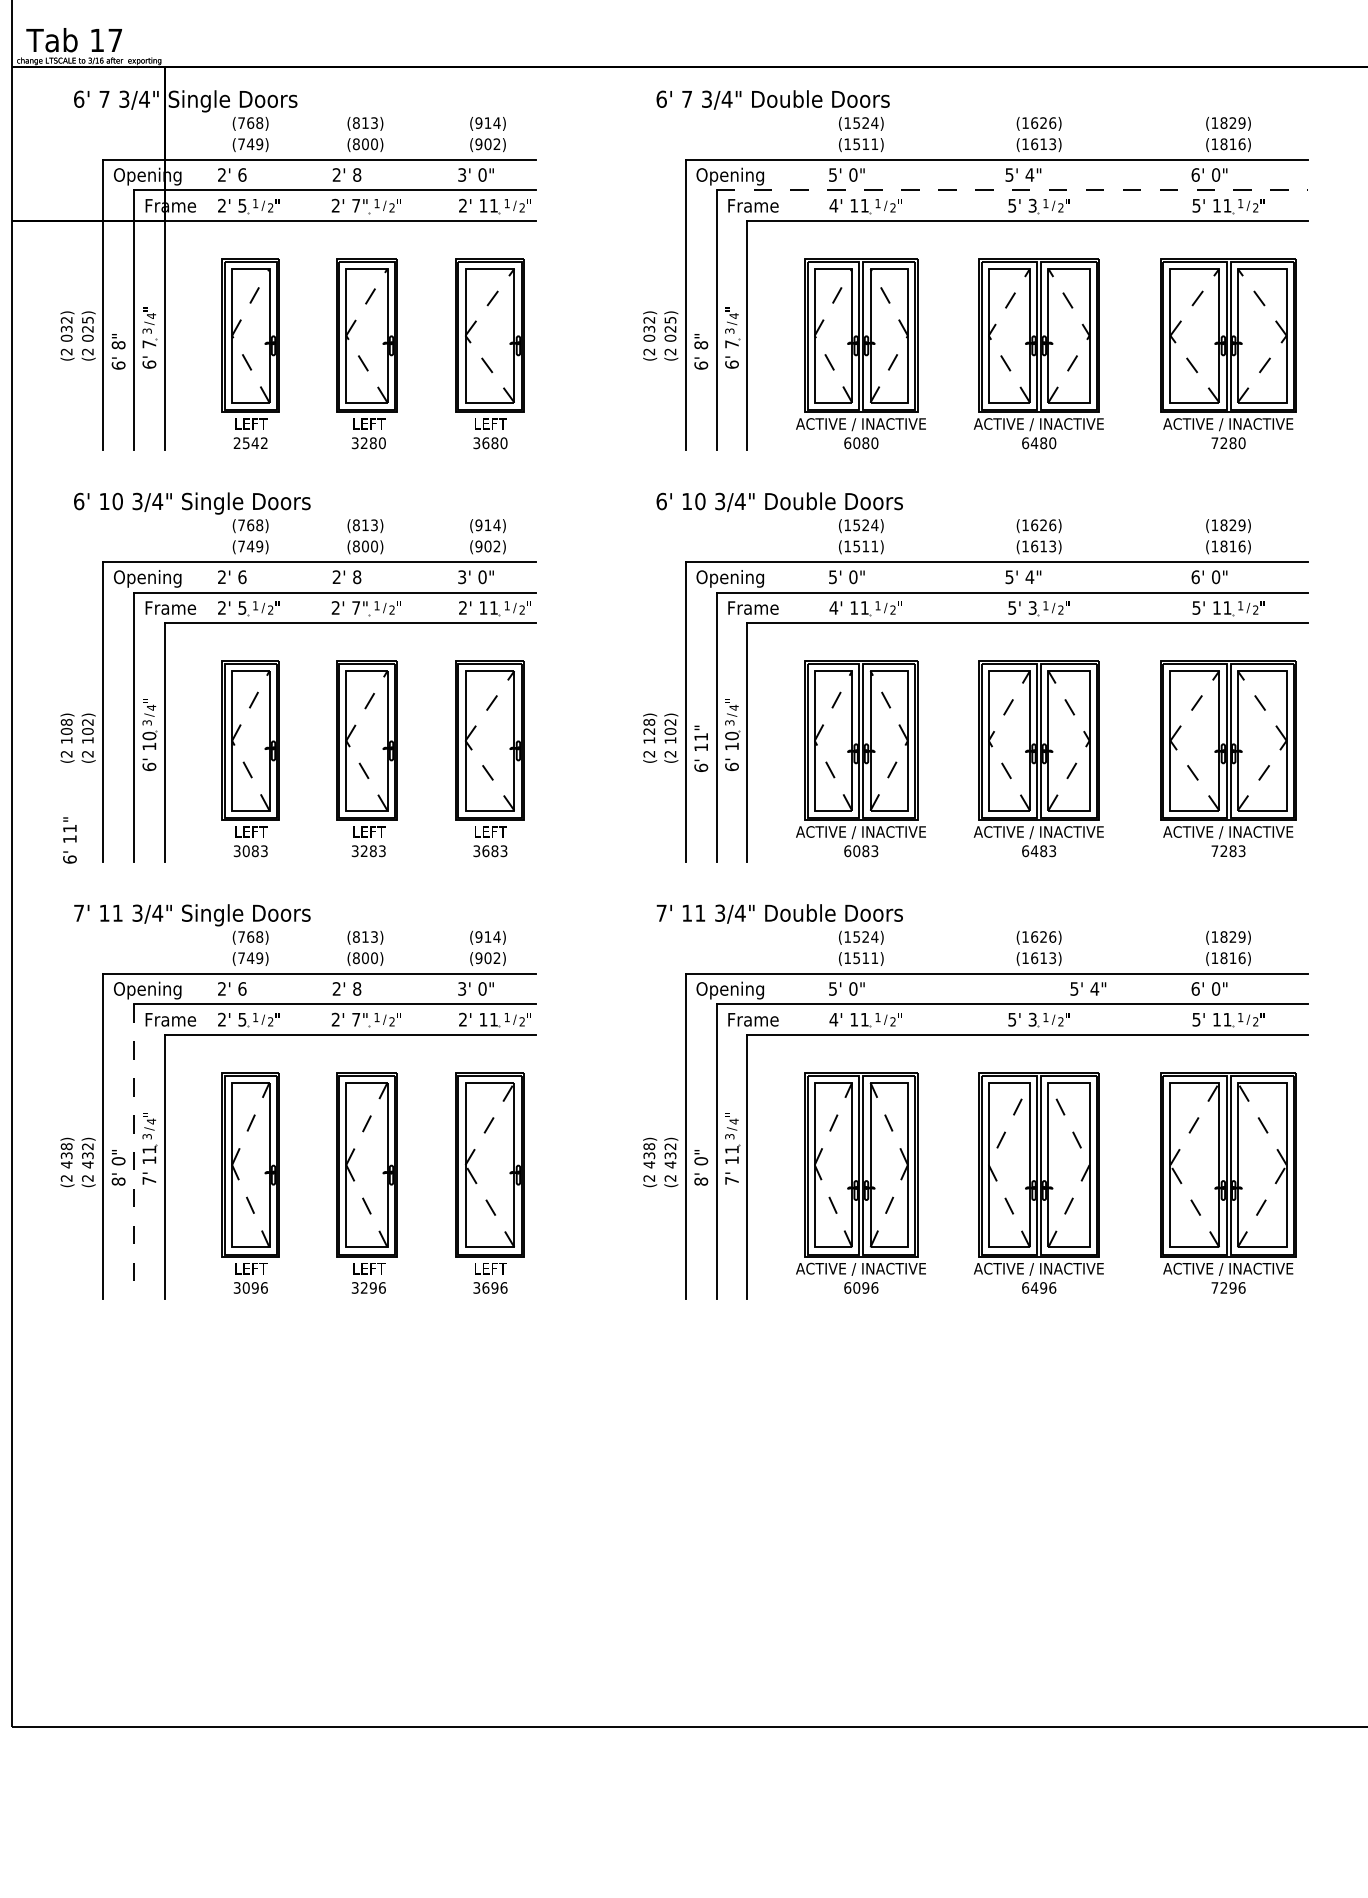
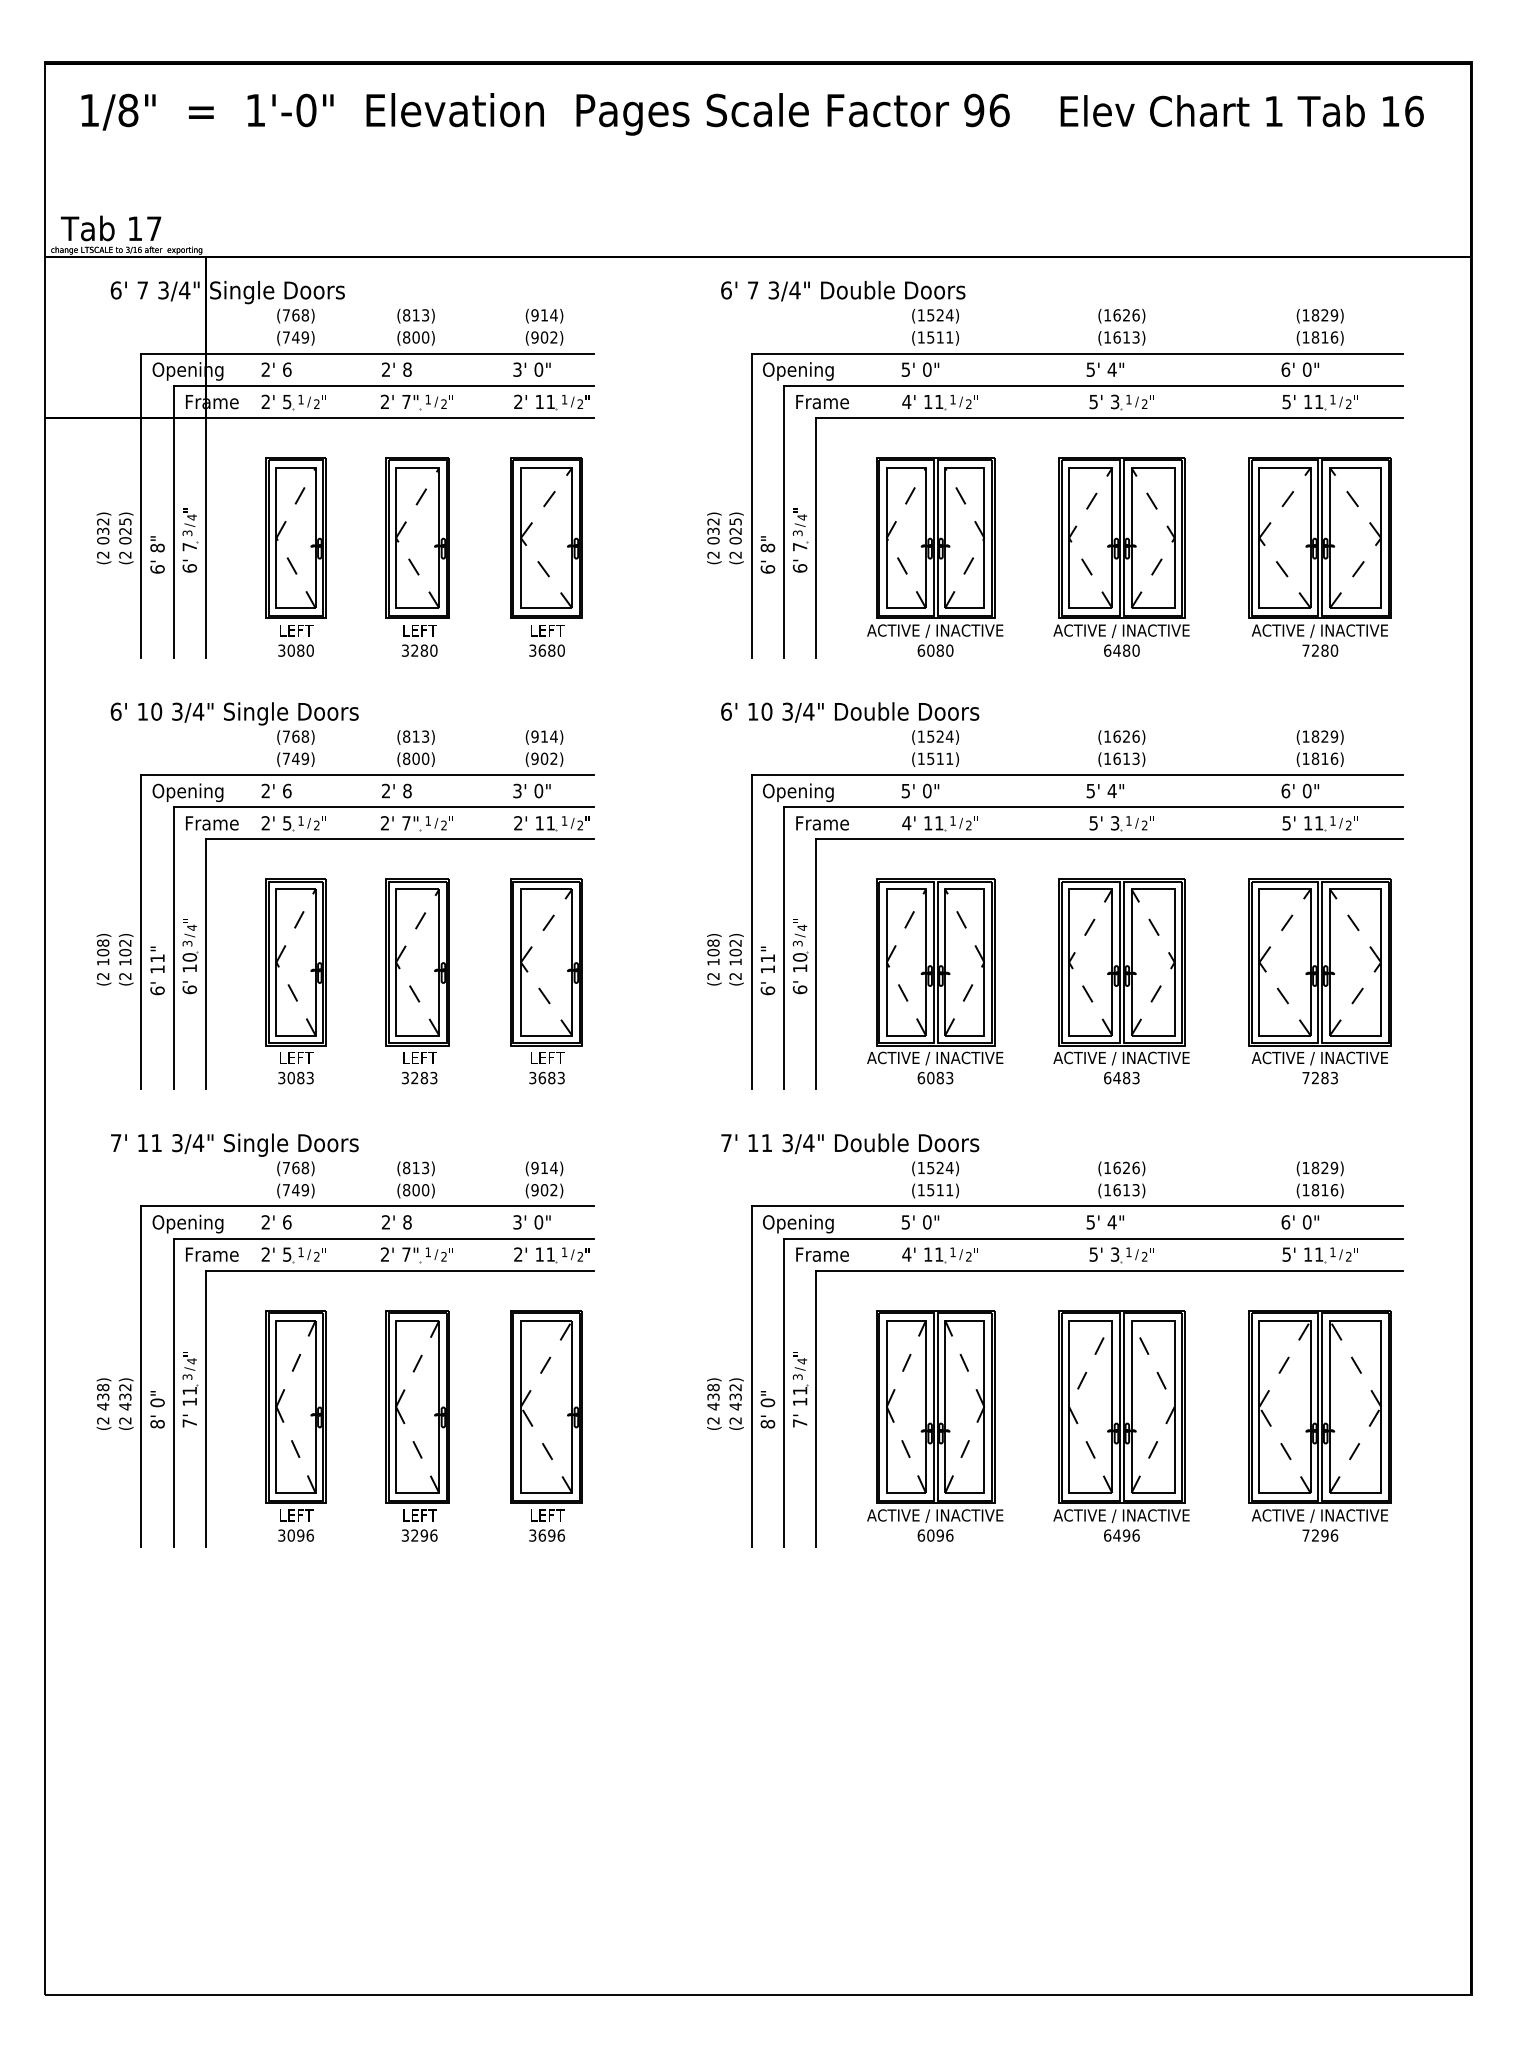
line: (1012, 190) -> (1093, 385), dashed -> solid
text: (250, 443) -> (295, 650), 2542 -> 3080
text: (649, 731) -> (713, 952), 128) -> 108)
text: (69, 840) -> (157, 970), moved
text: (1088, 989) -> (1105, 1222), moved
line: (133, 1152) -> (173, 1393), dashed -> solid

